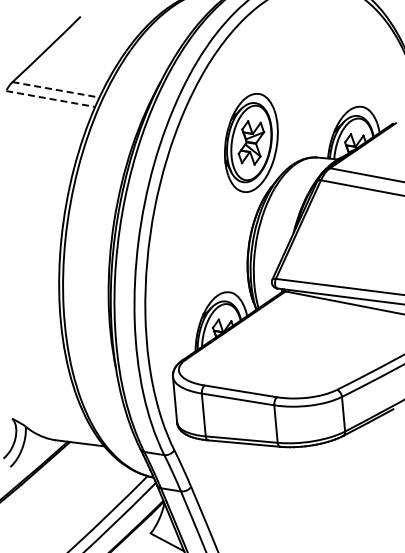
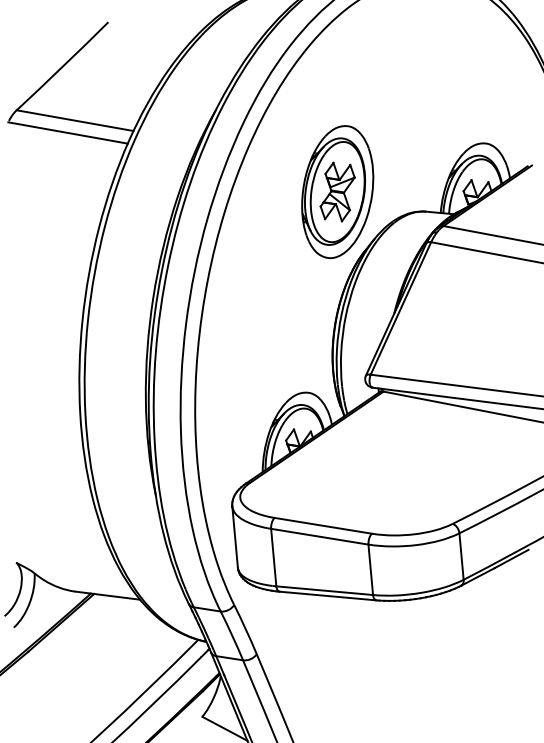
line: (56, 89) -> (75, 120), dashed -> solid
line: (51, 99) -> (69, 133), dashed -> solid

